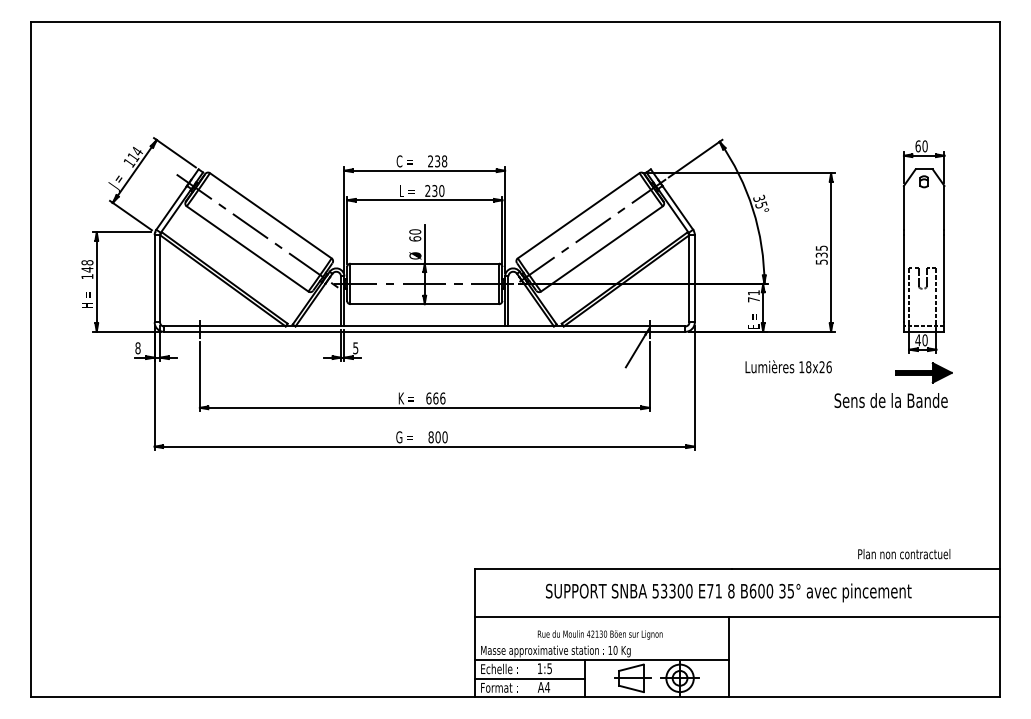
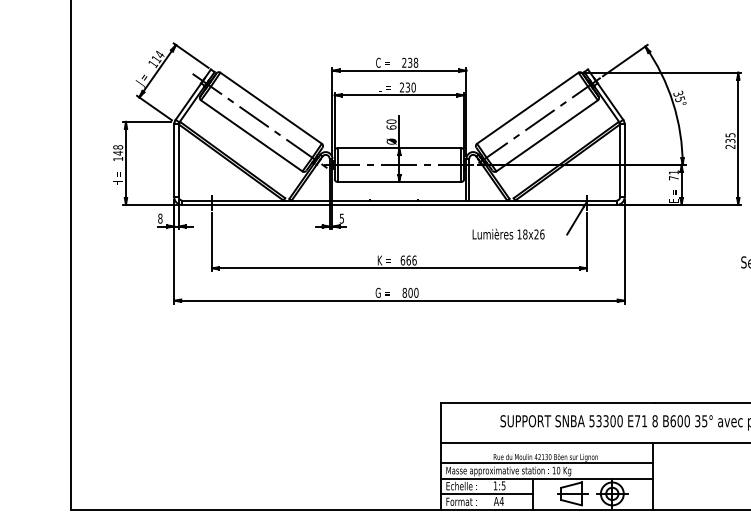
text: (821, 261) -> (730, 146), 535 -> 235
text: (788, 366) -> (508, 233), moved
line: (601, 641) -> (546, 463), added

